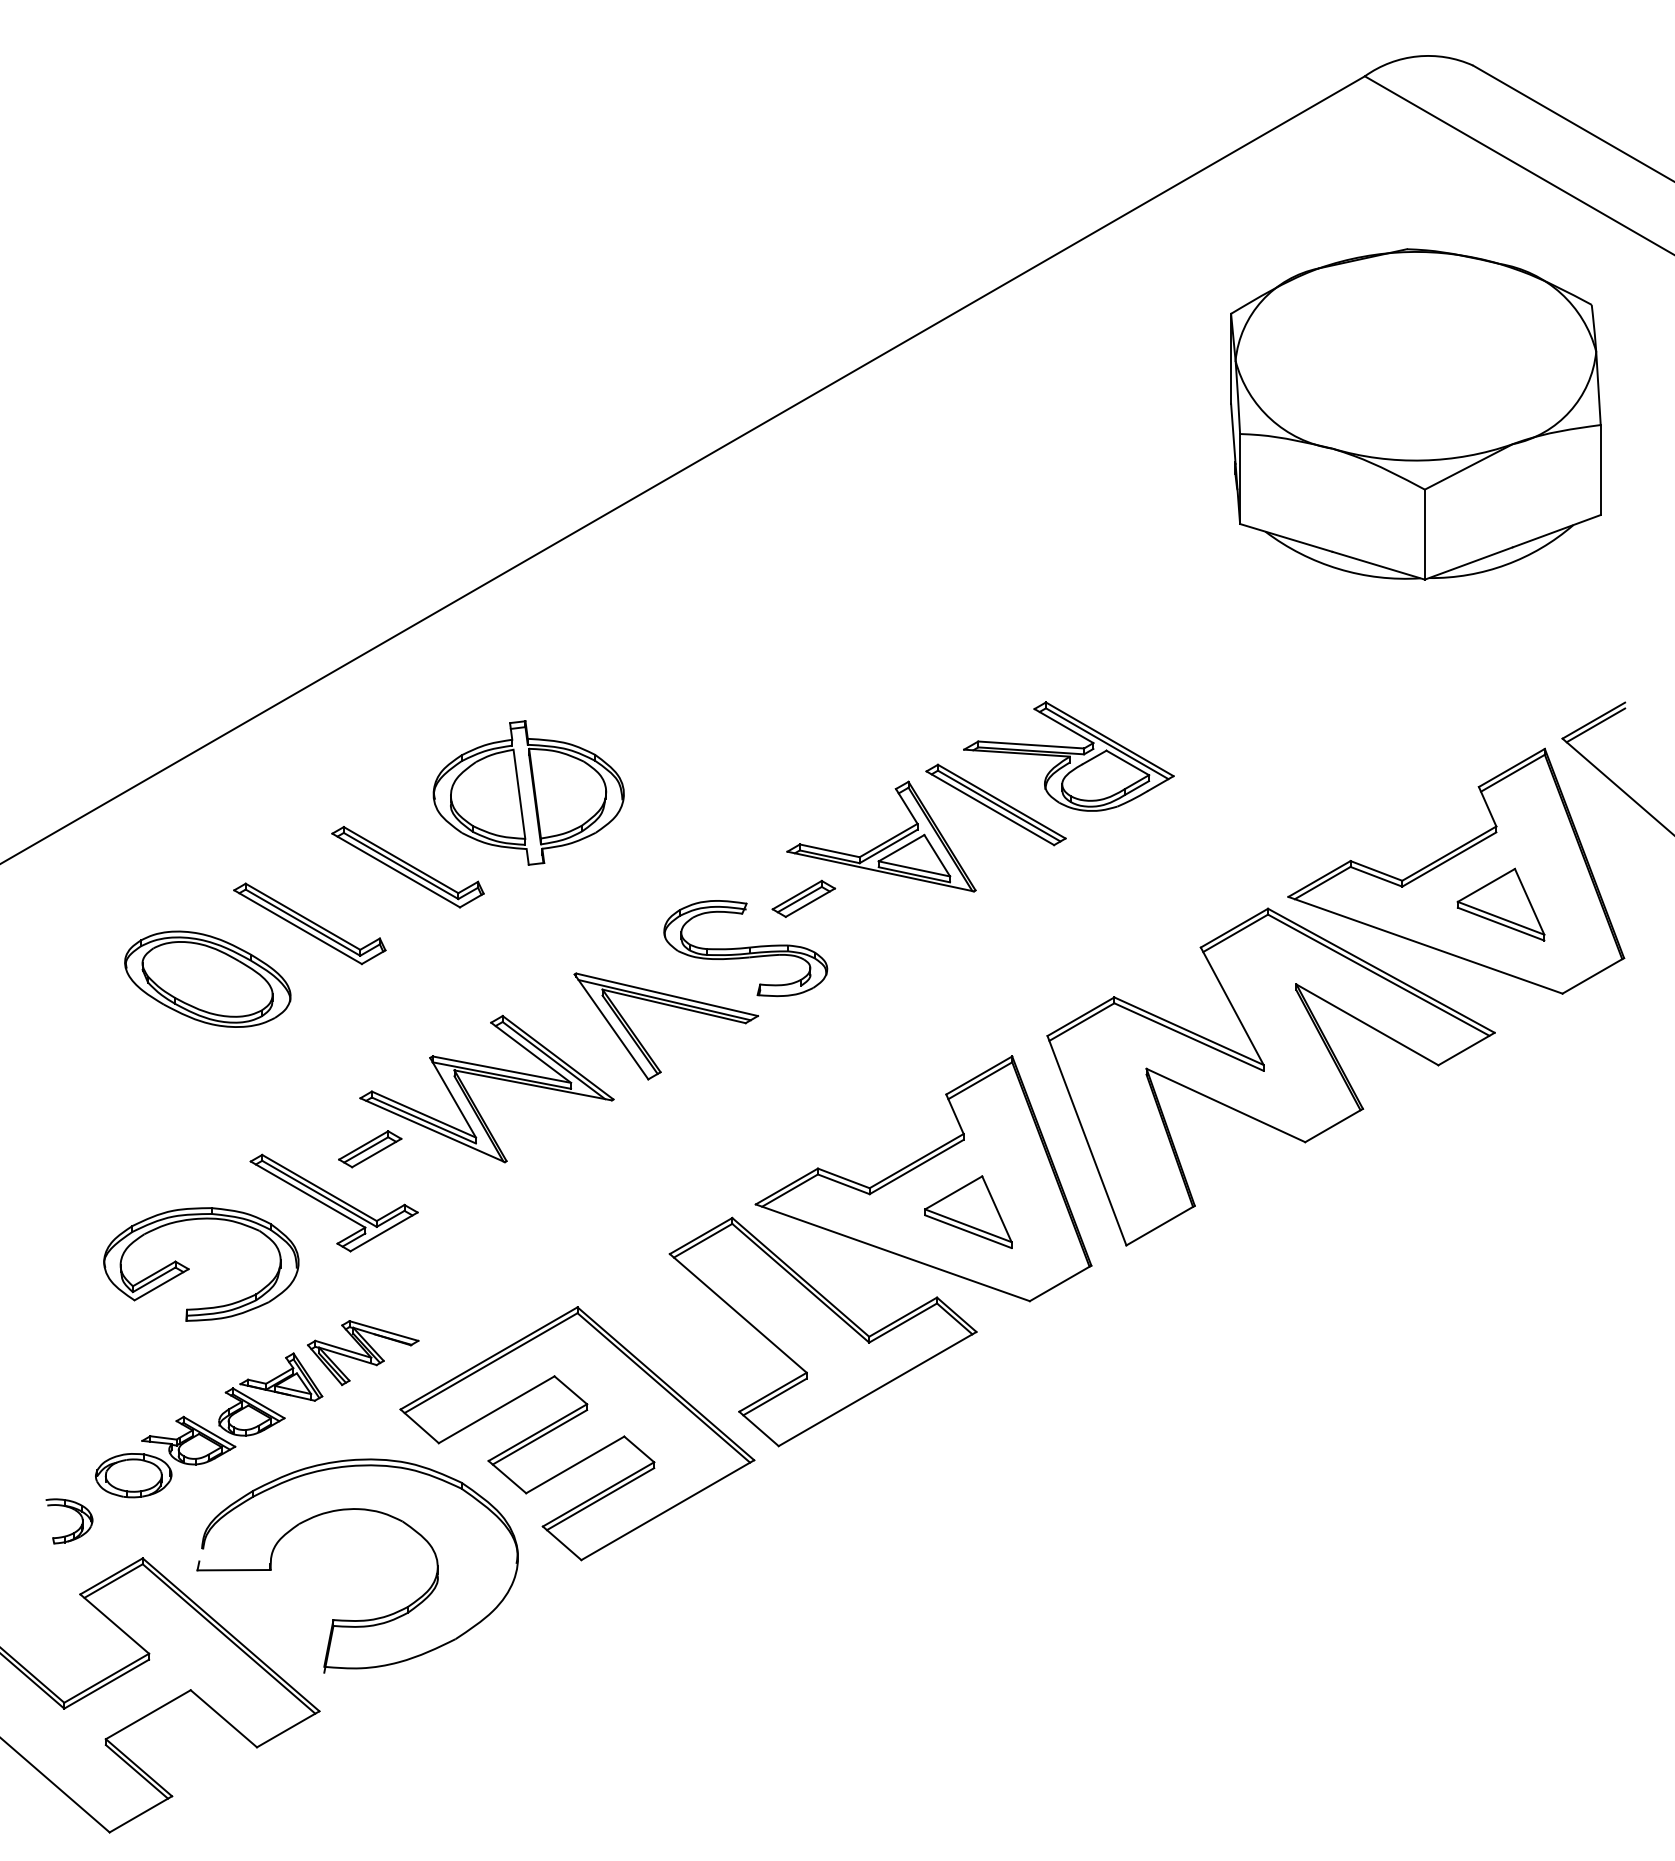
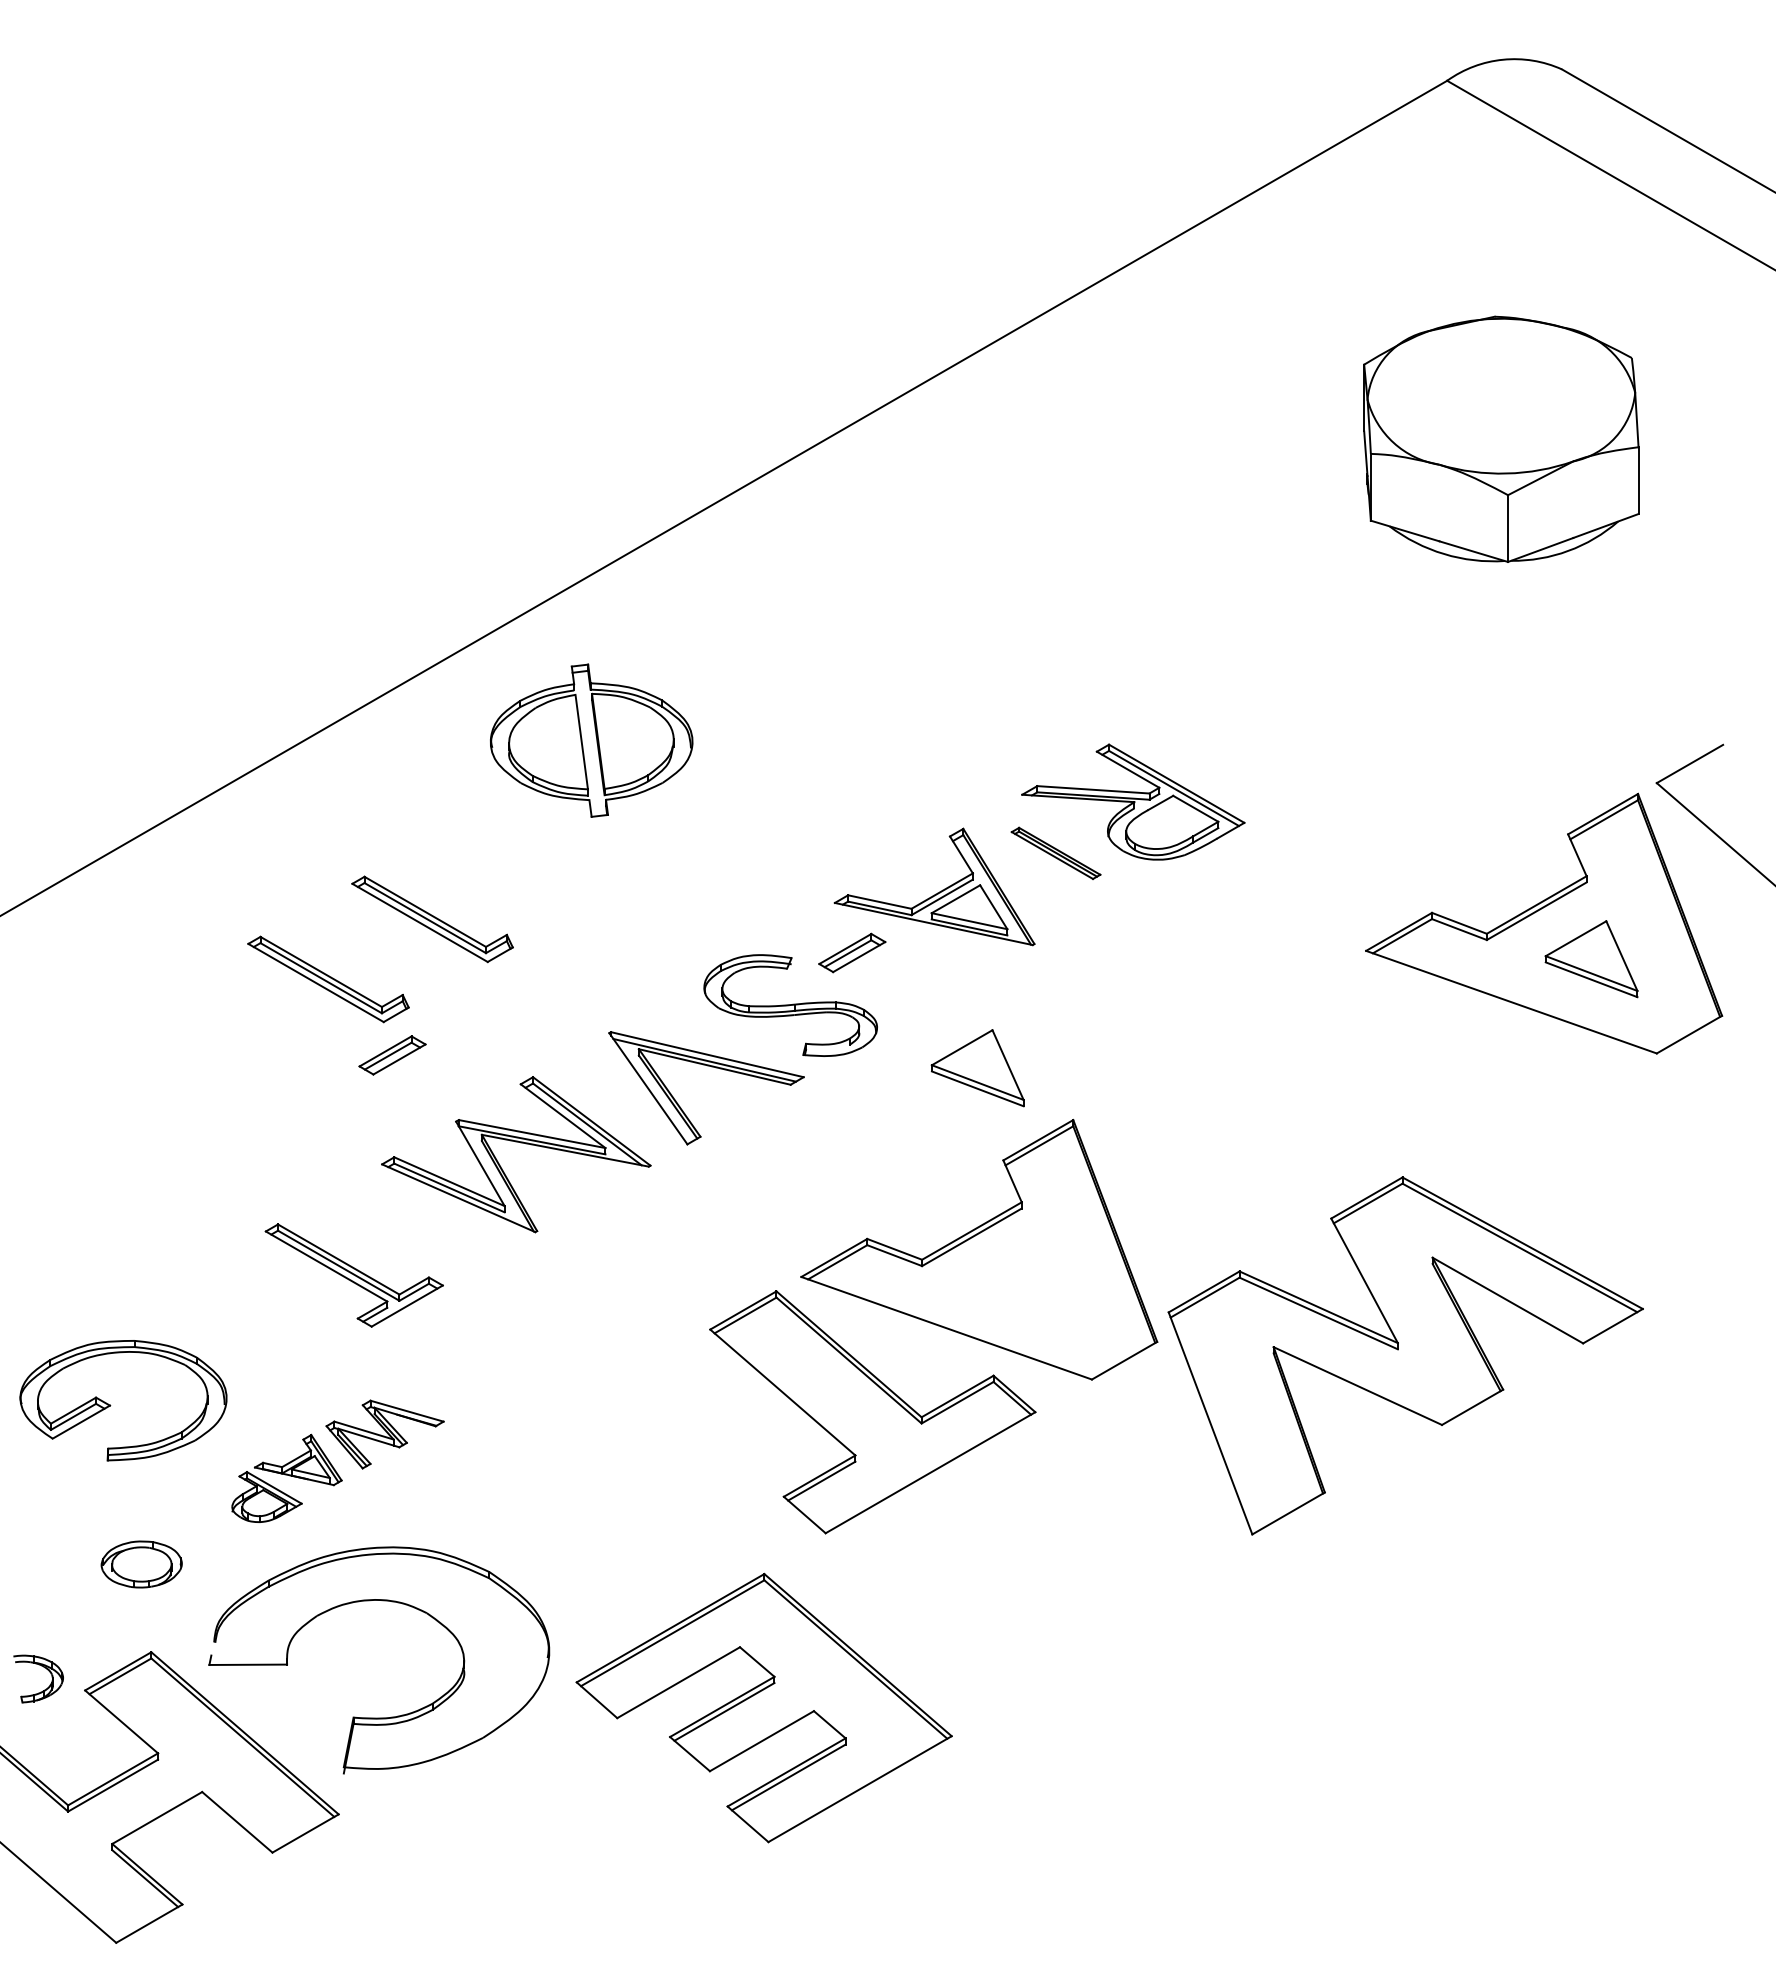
part: (1416, 414) -> (1501, 439), size x0.7
line: (1596, 724) -> (1692, 768), removed
part: (528, 792) -> (591, 740), moved
part: (995, 805) -> (1055, 853), size x0.6
part: (207, 978) -> (219, 1037), removed
part: (1270, 1076) -> (1405, 1355), moved
part: (370, 1149) -> (392, 1055), moved
part: (968, 1212) -> (977, 1068), moved
part: (190, 1269) -> (111, 1405), moved
part: (576, 1433) -> (763, 1707), moved
part: (188, 1440) -> (199, 1527), removed
part: (76, 1512) -> (46, 1669), moved

